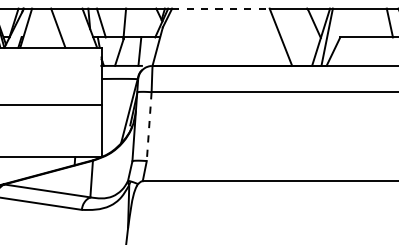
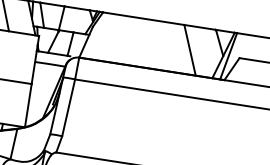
line: (220, 8) -> (143, 18), dashed -> solid
line: (149, 126) -> (68, 107), dashed -> solid

